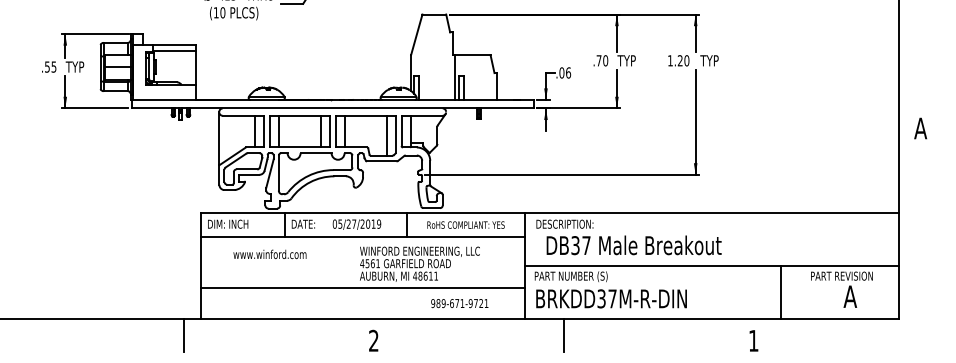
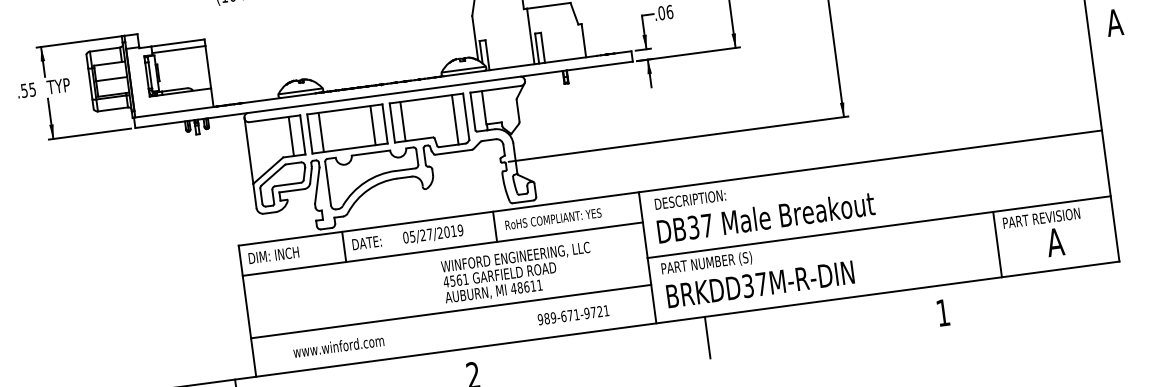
text: (465, 224) -> (552, 218), moved
text: (633, 245) -> (765, 217), moved
text: (269, 254) -> (338, 346), moved
line: (781, 291) -> (997, 243), moved

